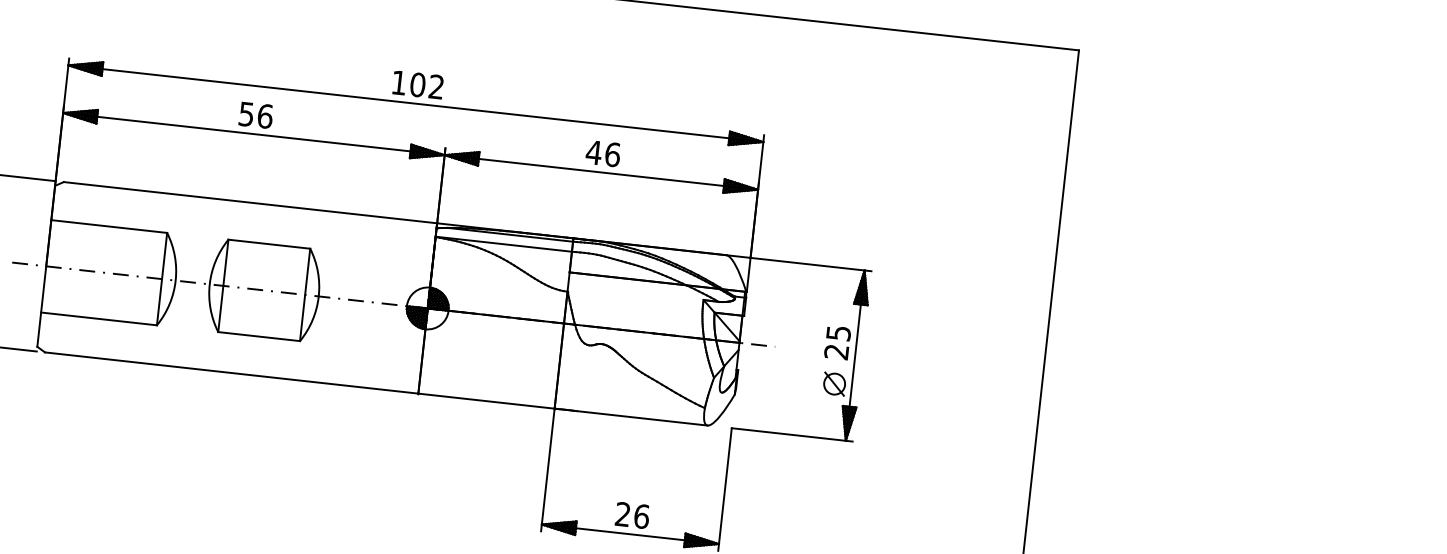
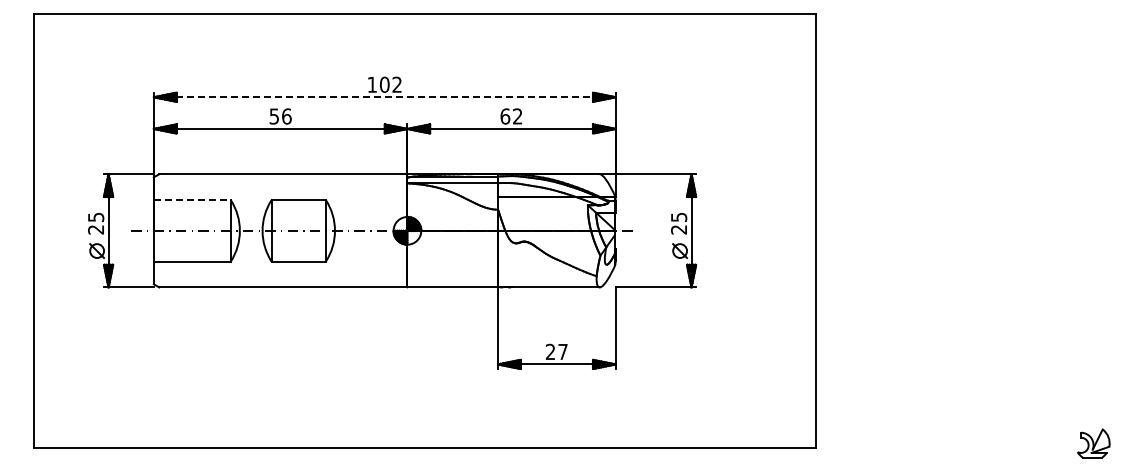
line: (415, 104) -> (384, 97), solid -> dashed
text: (603, 153) -> (511, 116), 46 -> 62
line: (109, 227) -> (192, 200), solid -> dashed
text: (641, 515) -> (562, 351), 26 -> 27

